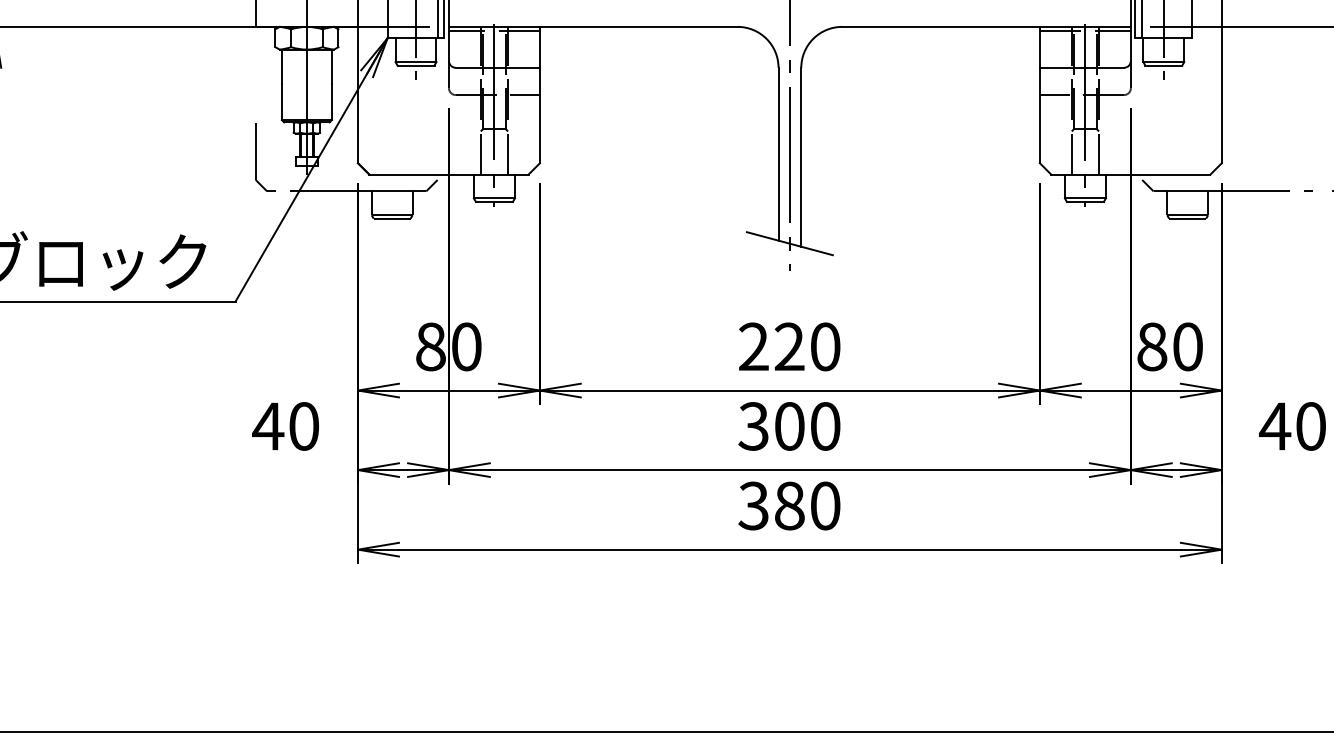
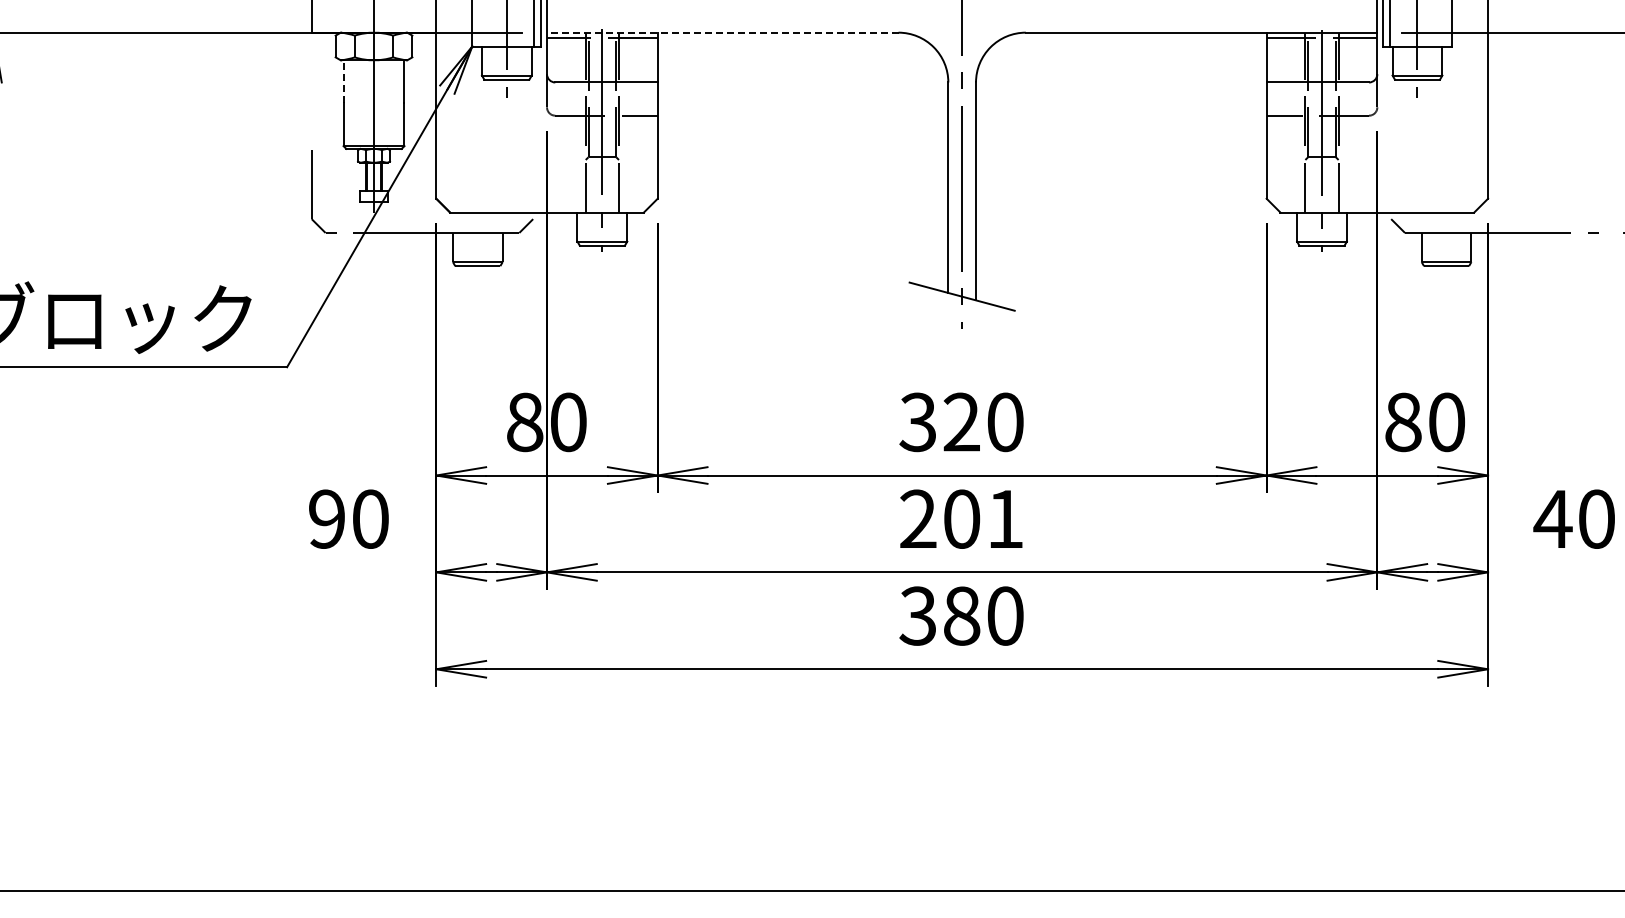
line: (593, 26) -> (722, 32), solid -> dashed
line: (281, 66) -> (343, 80), solid -> dashed
text: (753, 347) -> (917, 422), 220 -> 320
text: (267, 425) -> (326, 518), 40 -> 90
text: (789, 425) -> (961, 518), 300 -> 201

